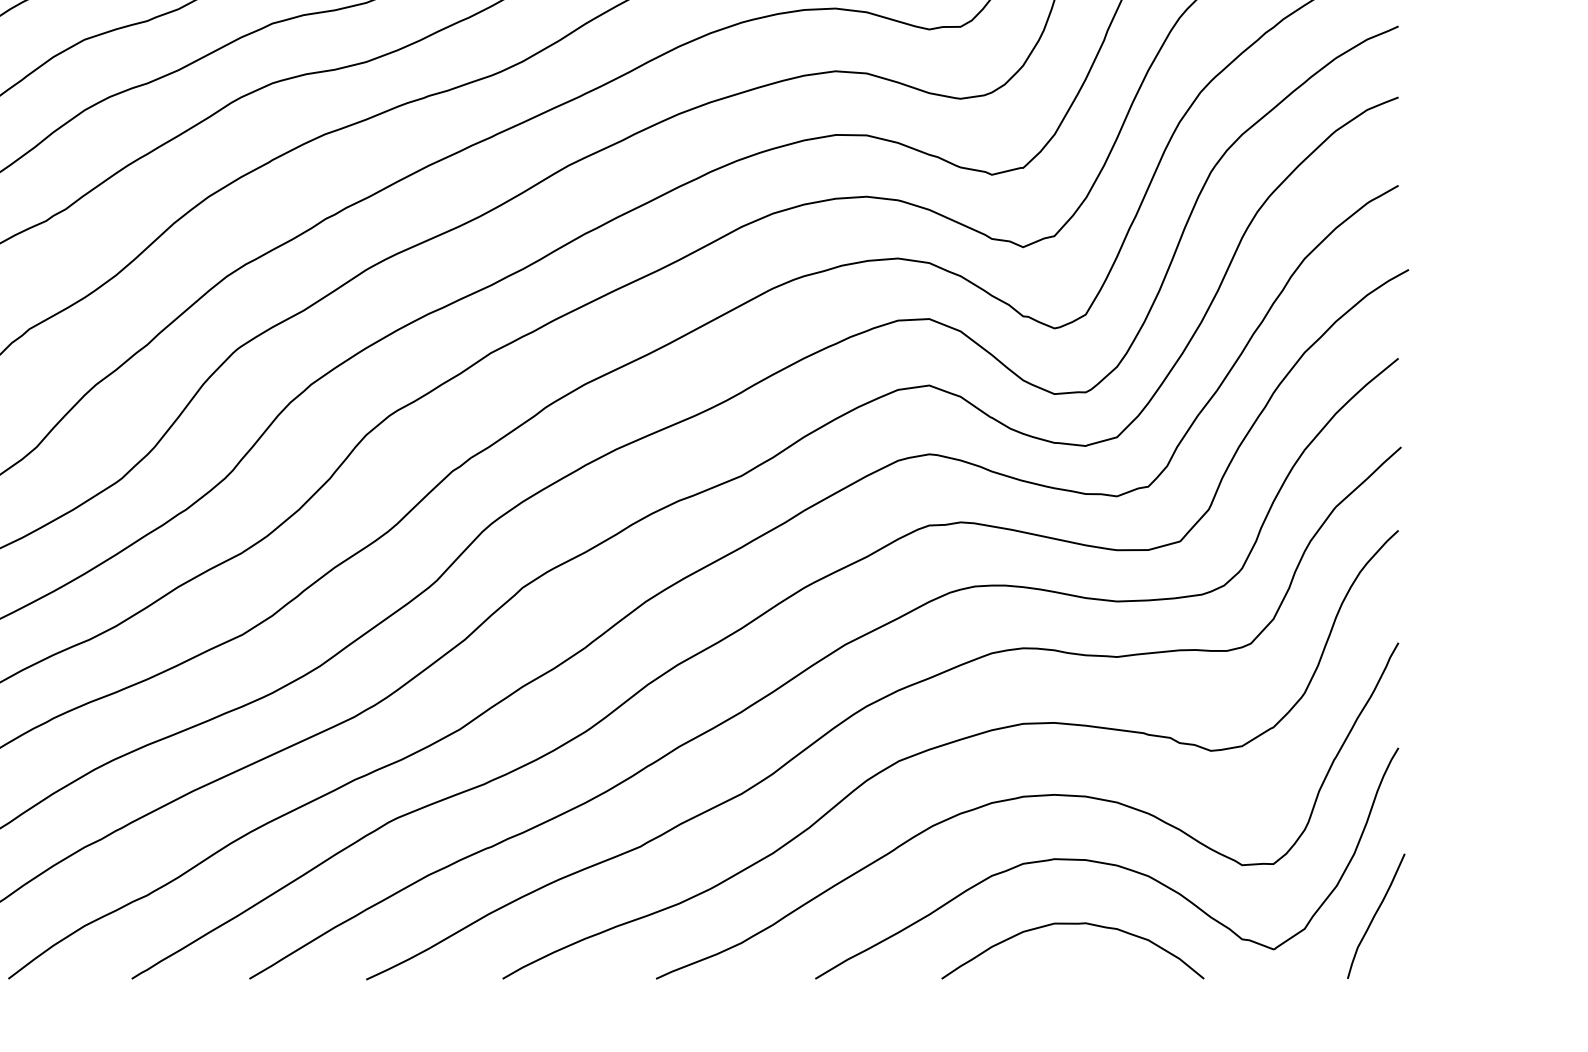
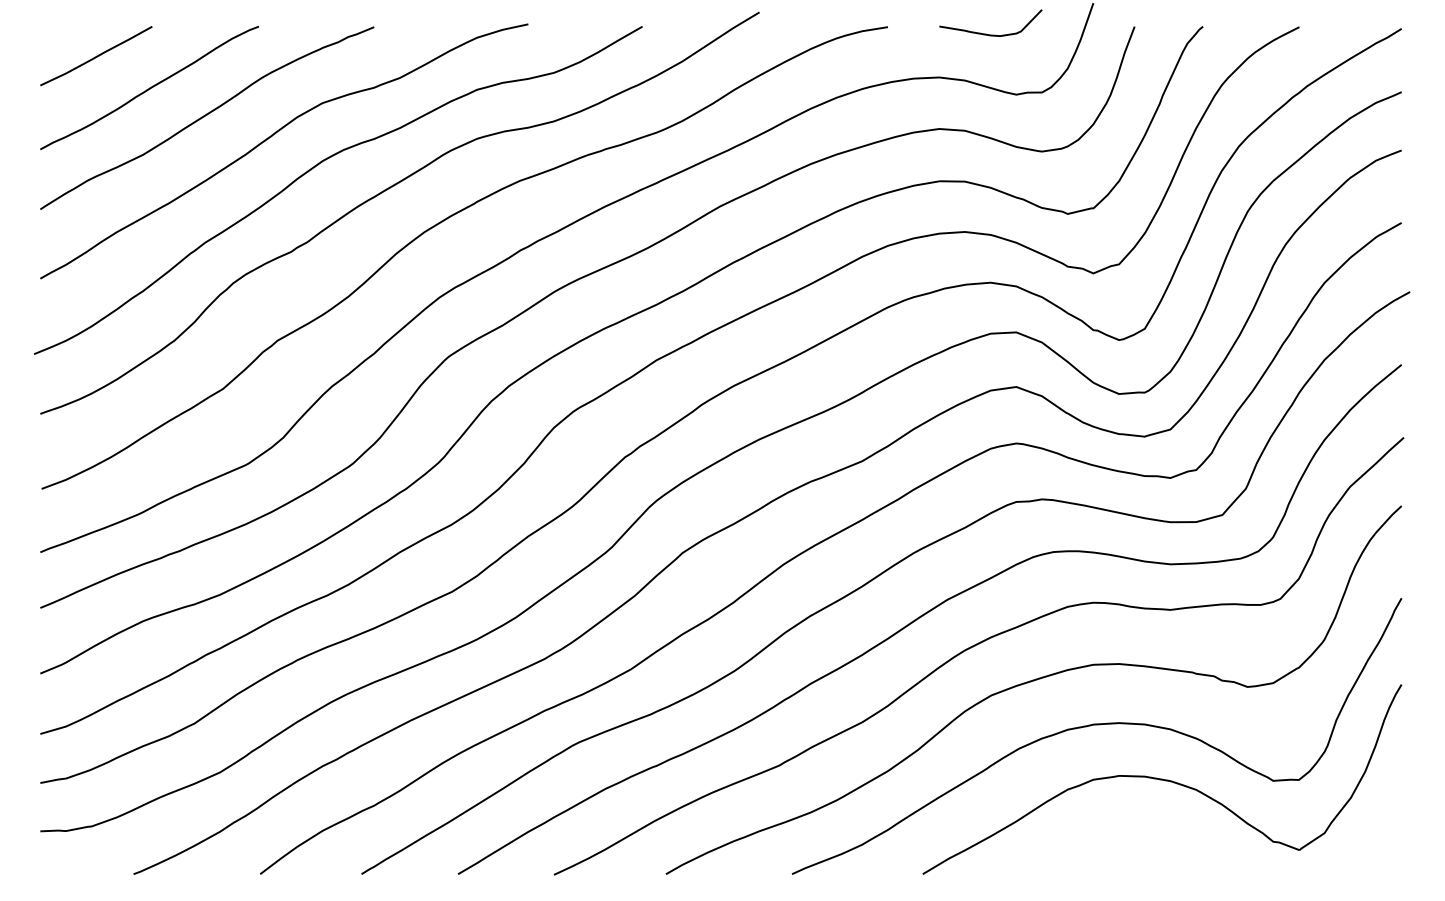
curve: (1376, 914) -> (1383, 821), removed
curve: (1073, 924) -> (1134, 829), removed

